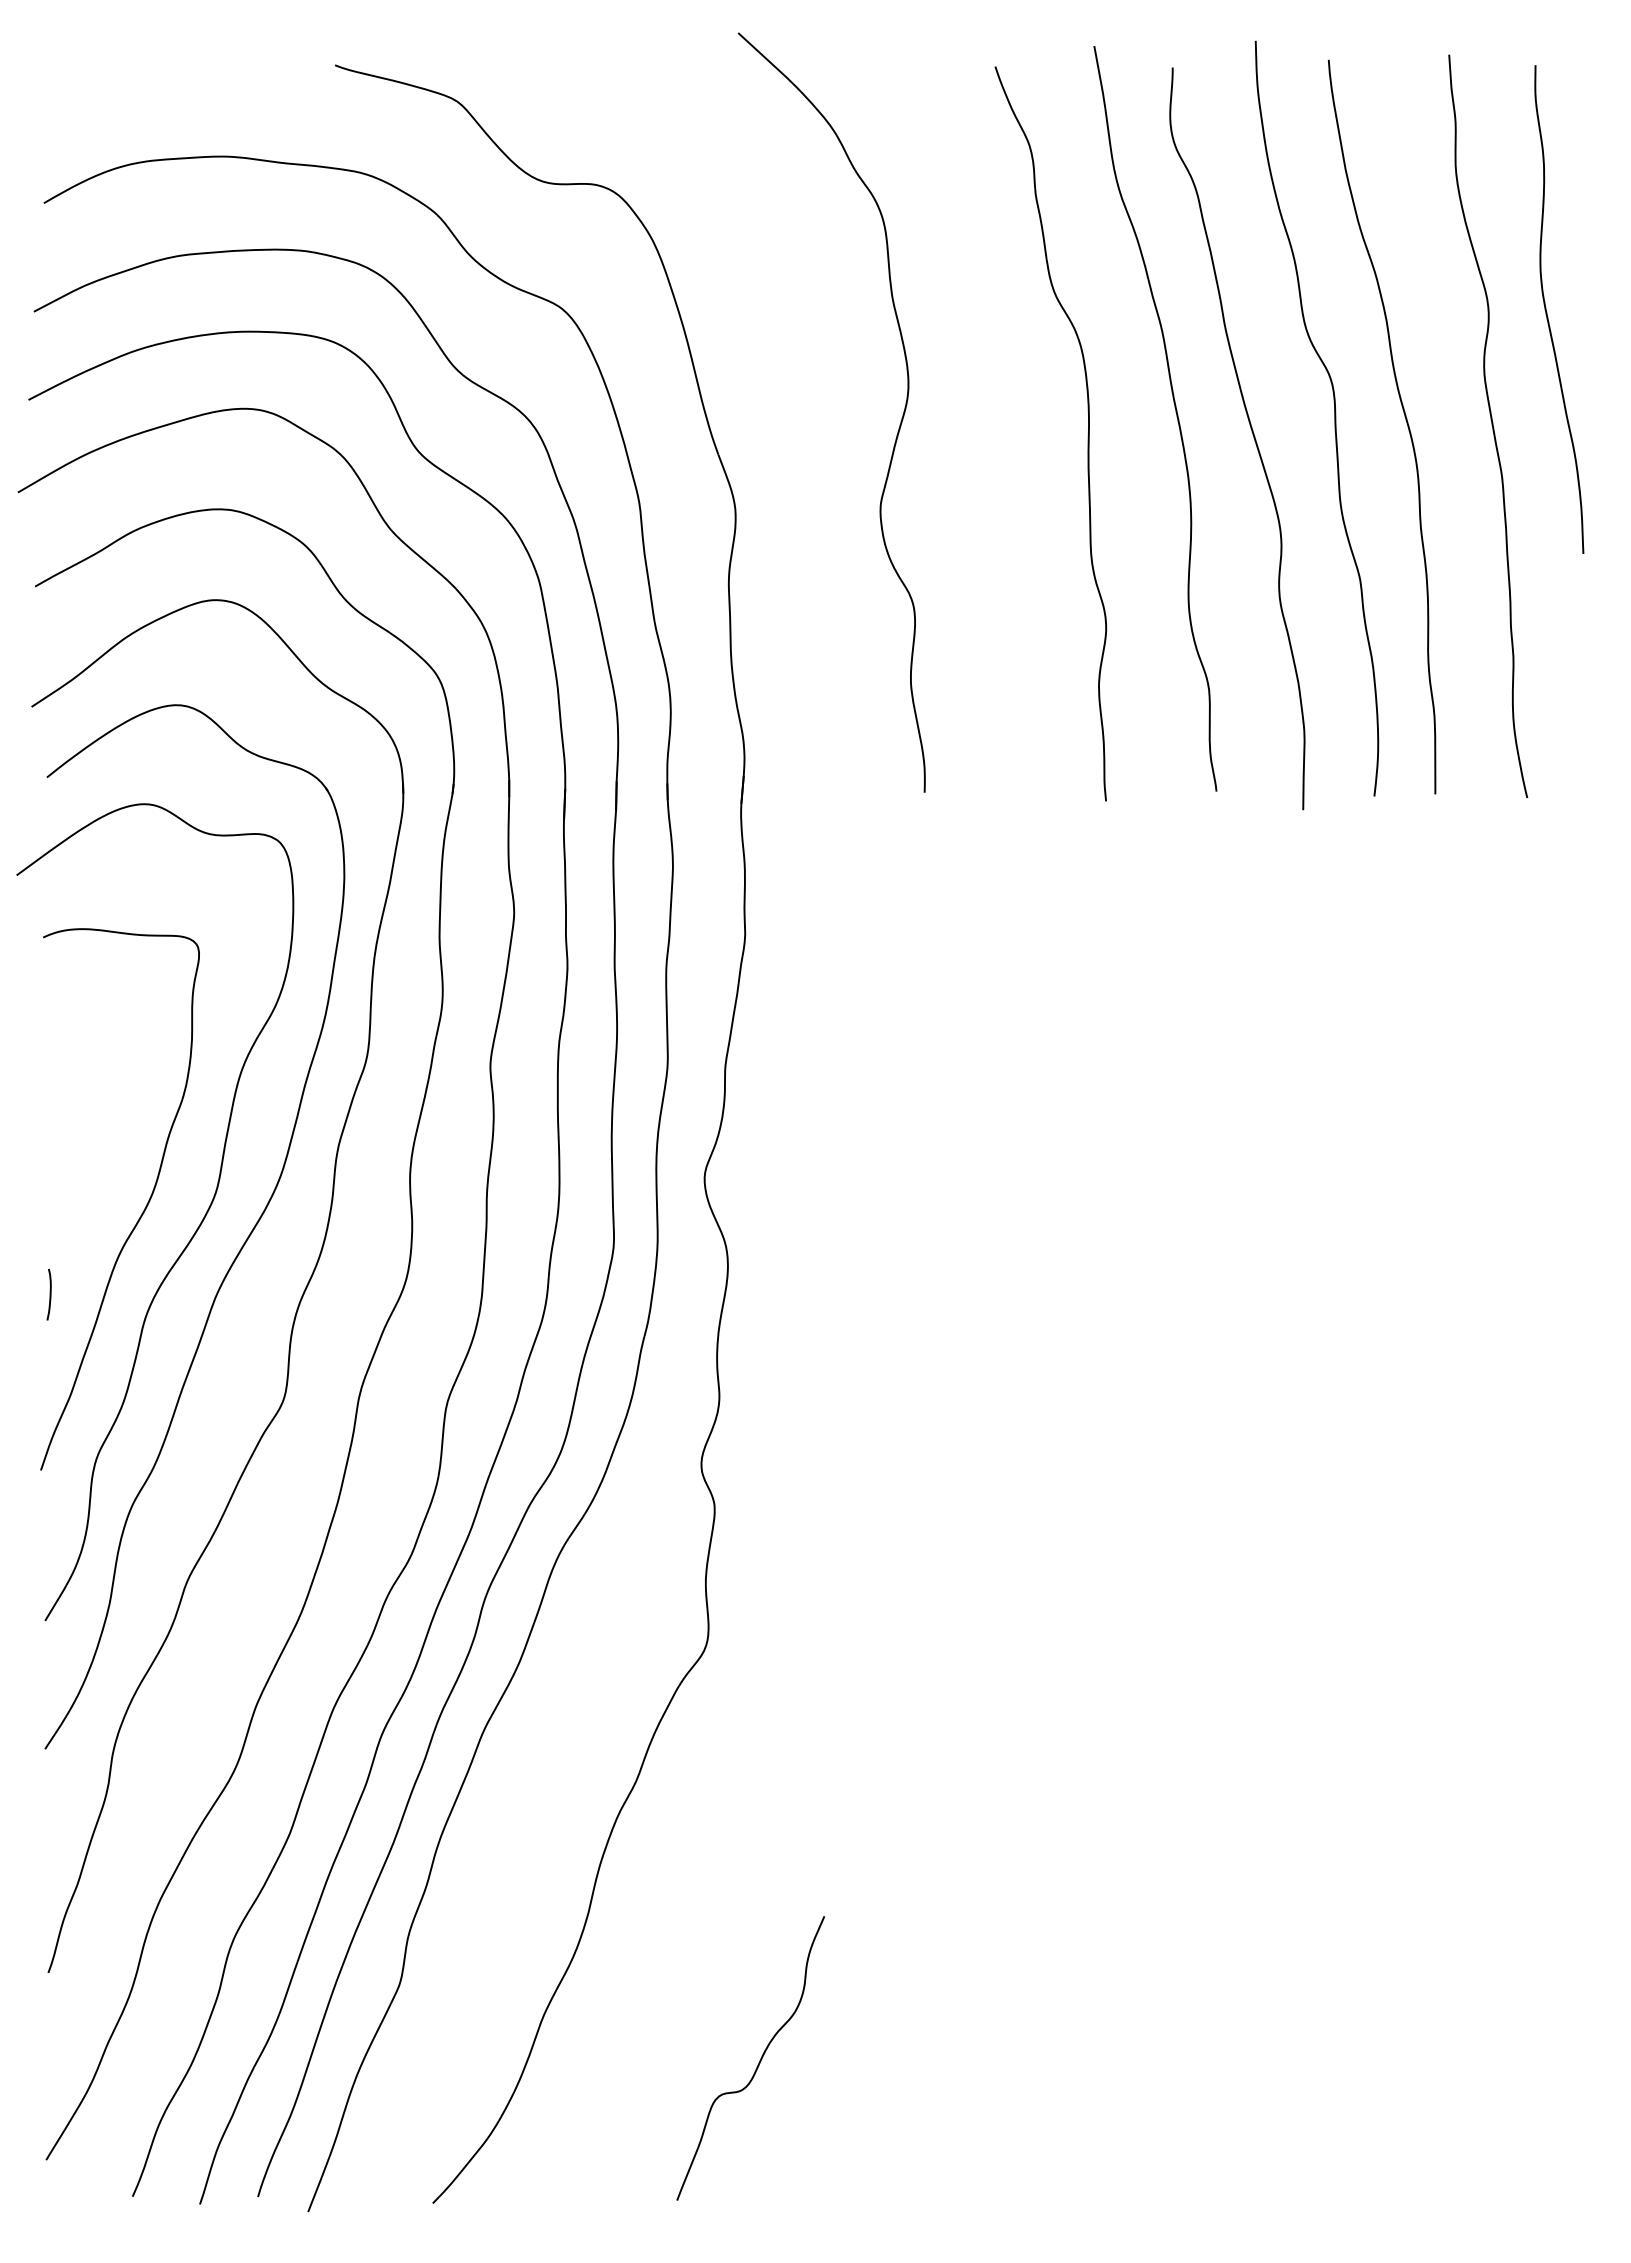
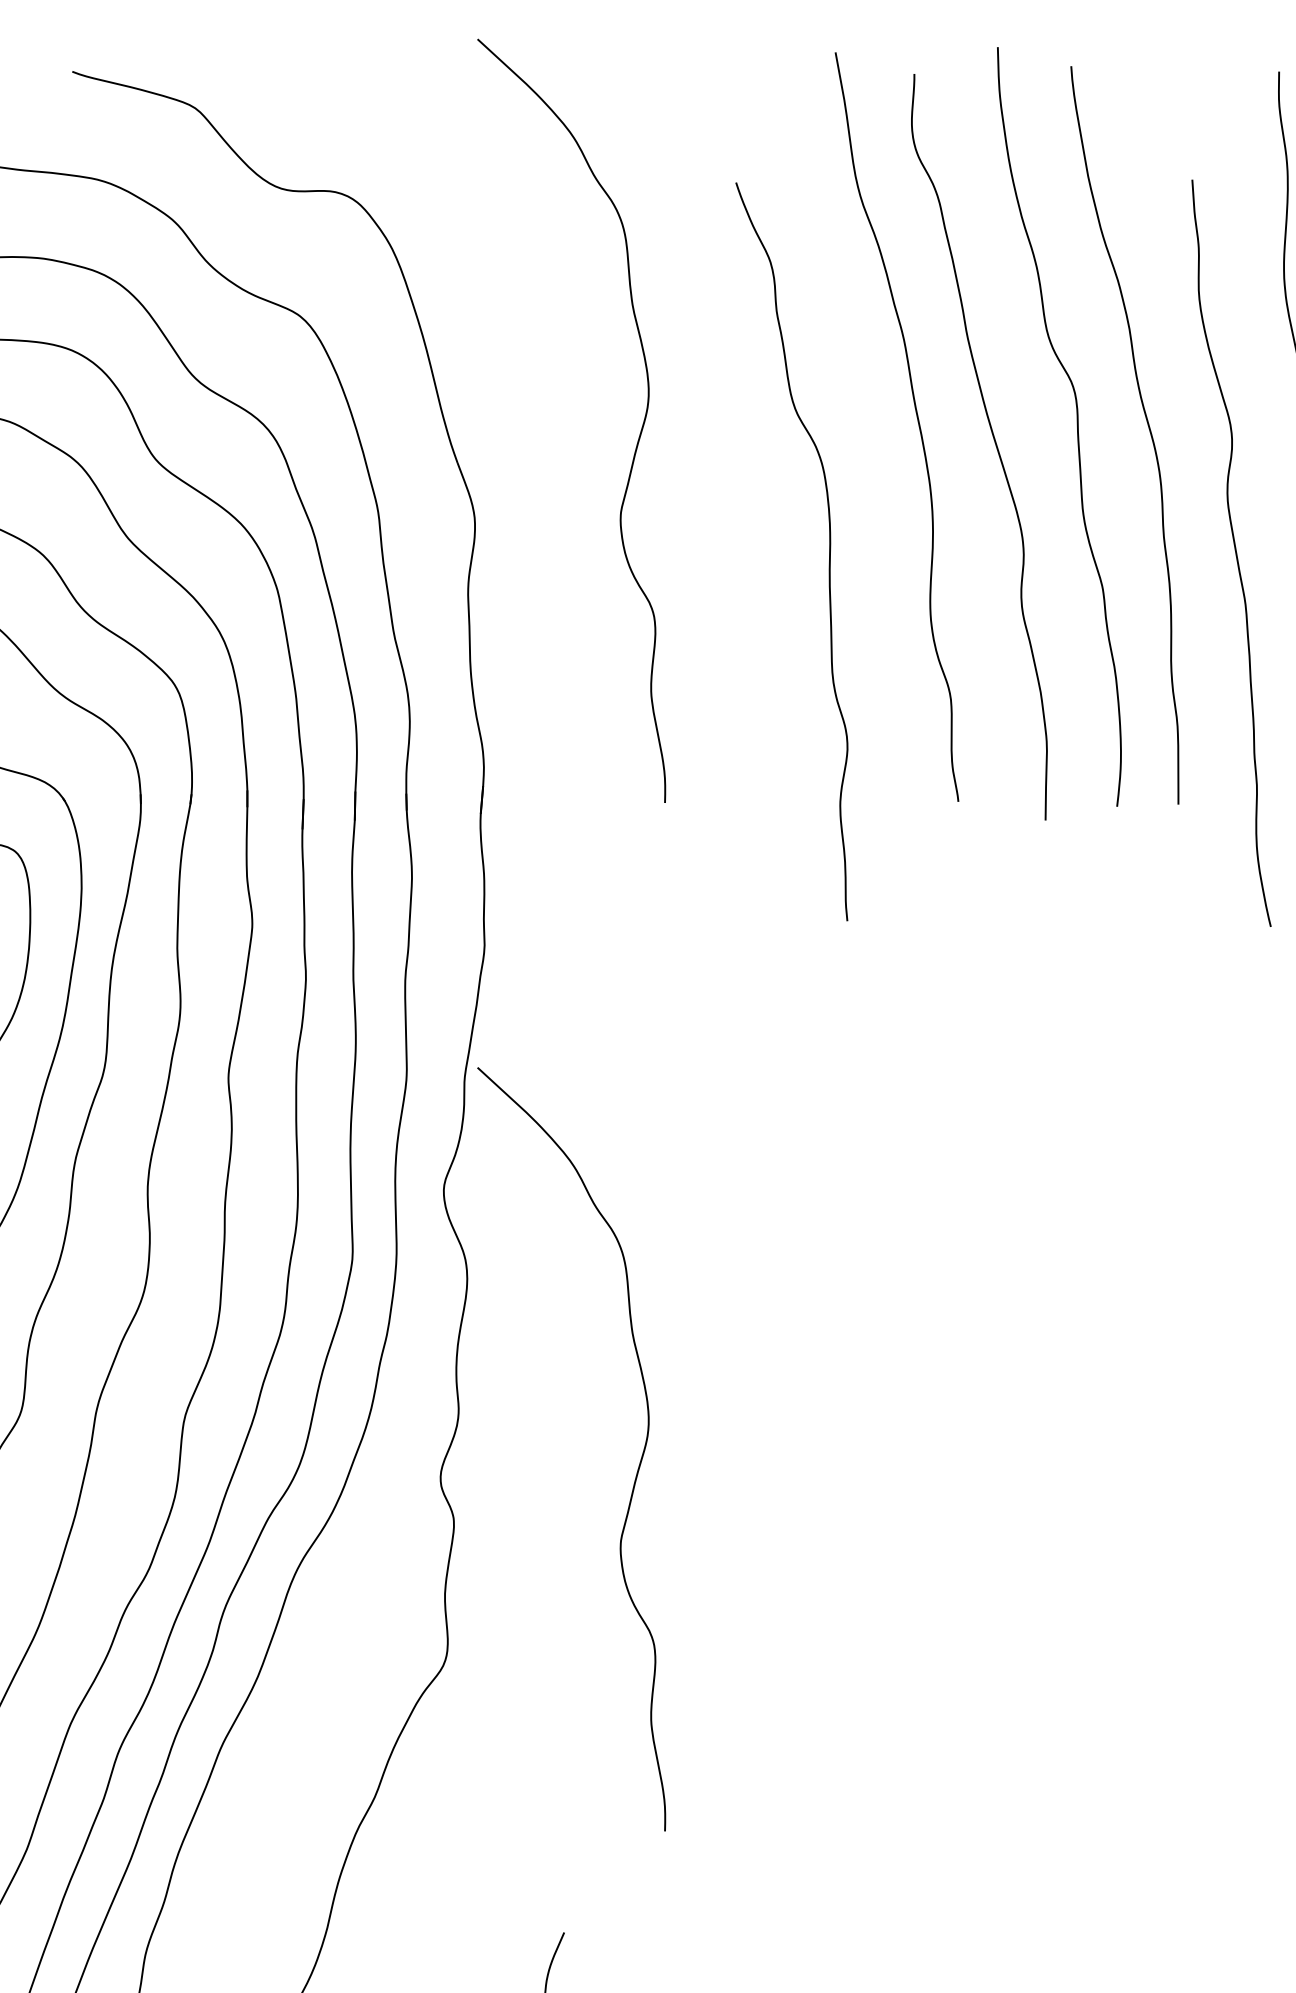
curve: (1491, 425) -> (1234, 552), moved
curve: (1087, 435) -> (828, 553), moved
curve: (897, 1454) -> (637, 1468), added

